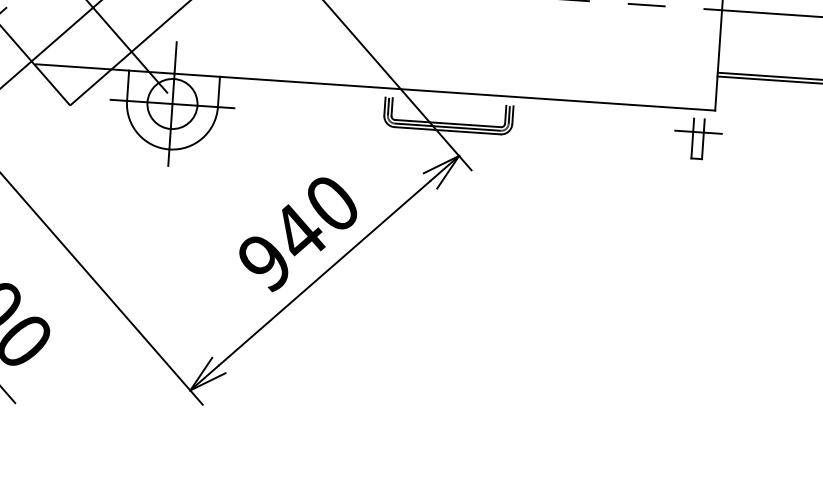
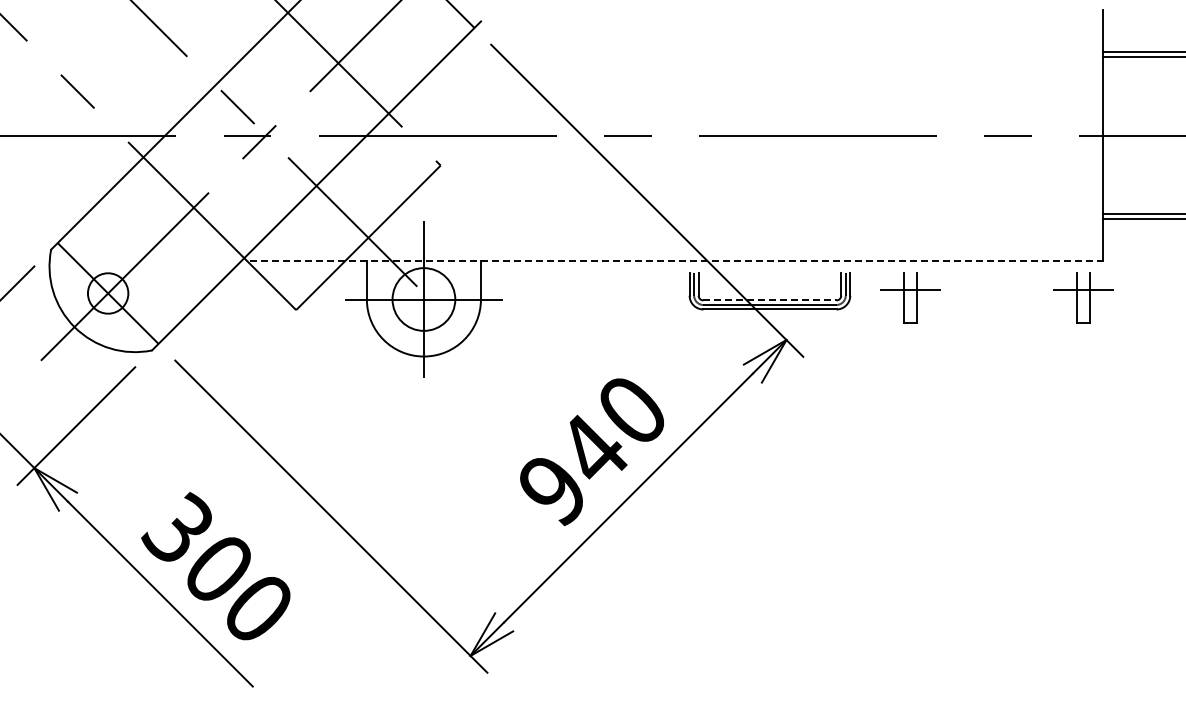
line: (375, 87) -> (676, 261), solid -> dashed
line: (447, 123) -> (769, 300), solid -> dashed
part: (560, 128) -> (910, 297), added

